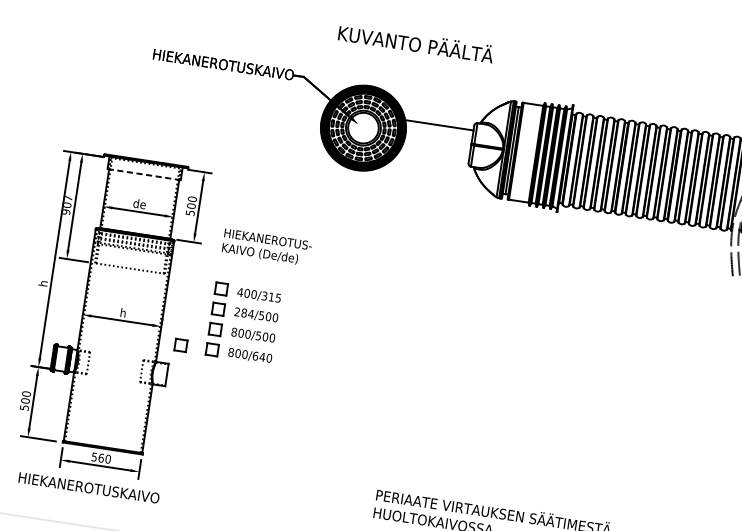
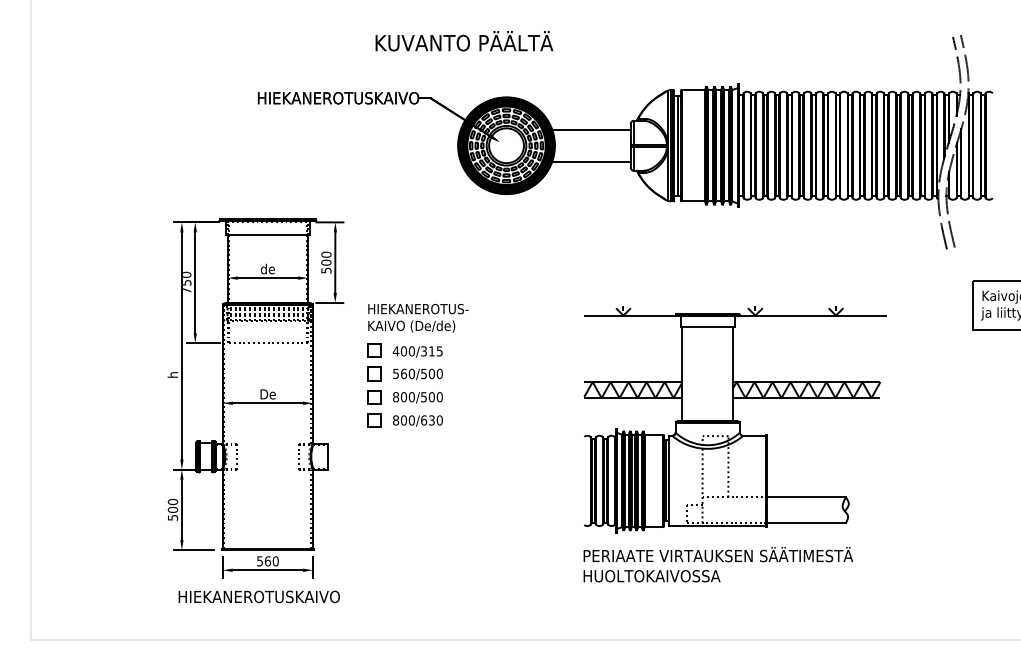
text: (416, 43) -> (464, 41), moved
line: (435, 153) -> (591, 161), added
line: (143, 174) -> (267, 235), dashed -> solid
text: (68, 205) -> (187, 282), 907 -> 750
text: (267, 247) -> (418, 318), moved
text: (244, 312) -> (404, 373), 284/500 -> 560/500
text: (122, 313) -> (267, 394), h -> De
part: (181, 344) -> (338, 420), removed
text: (262, 357) -> (431, 420), 800/640 -> 800/630
part: (525, 396) -> (734, 419), added

